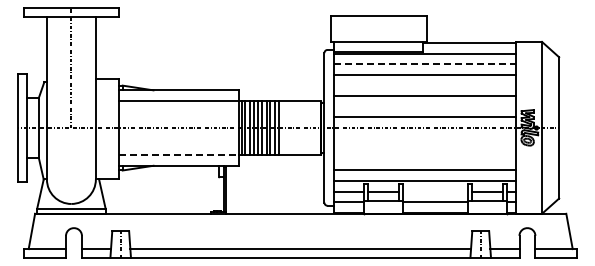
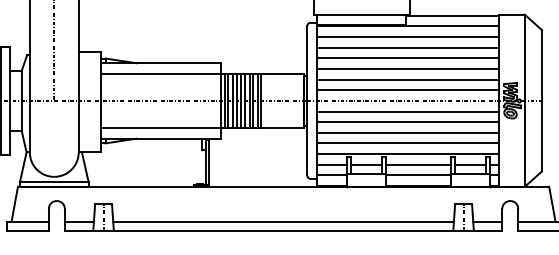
line: (425, 64) -> (408, 37), dashed -> solid
line: (424, 85) -> (407, 58), added
line: (424, 106) -> (407, 79), added
line: (424, 138) -> (407, 111), added
line: (424, 149) -> (407, 122), added
line: (179, 154) -> (162, 127), dashed -> solid
line: (424, 159) -> (407, 132), added
line: (435, 191) -> (418, 164), added

